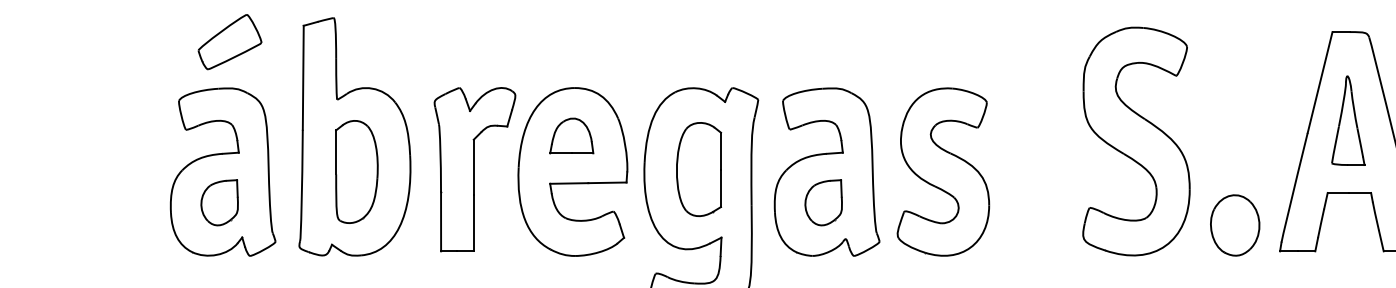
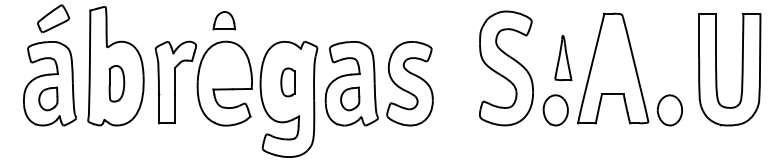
part: (1348, 121) -> (563, 58), moved
part: (570, 135) -> (223, 20), moved
part: (698, 169) -> (287, 82), size x0.6
part: (356, 171) -> (116, 83), size x0.7

